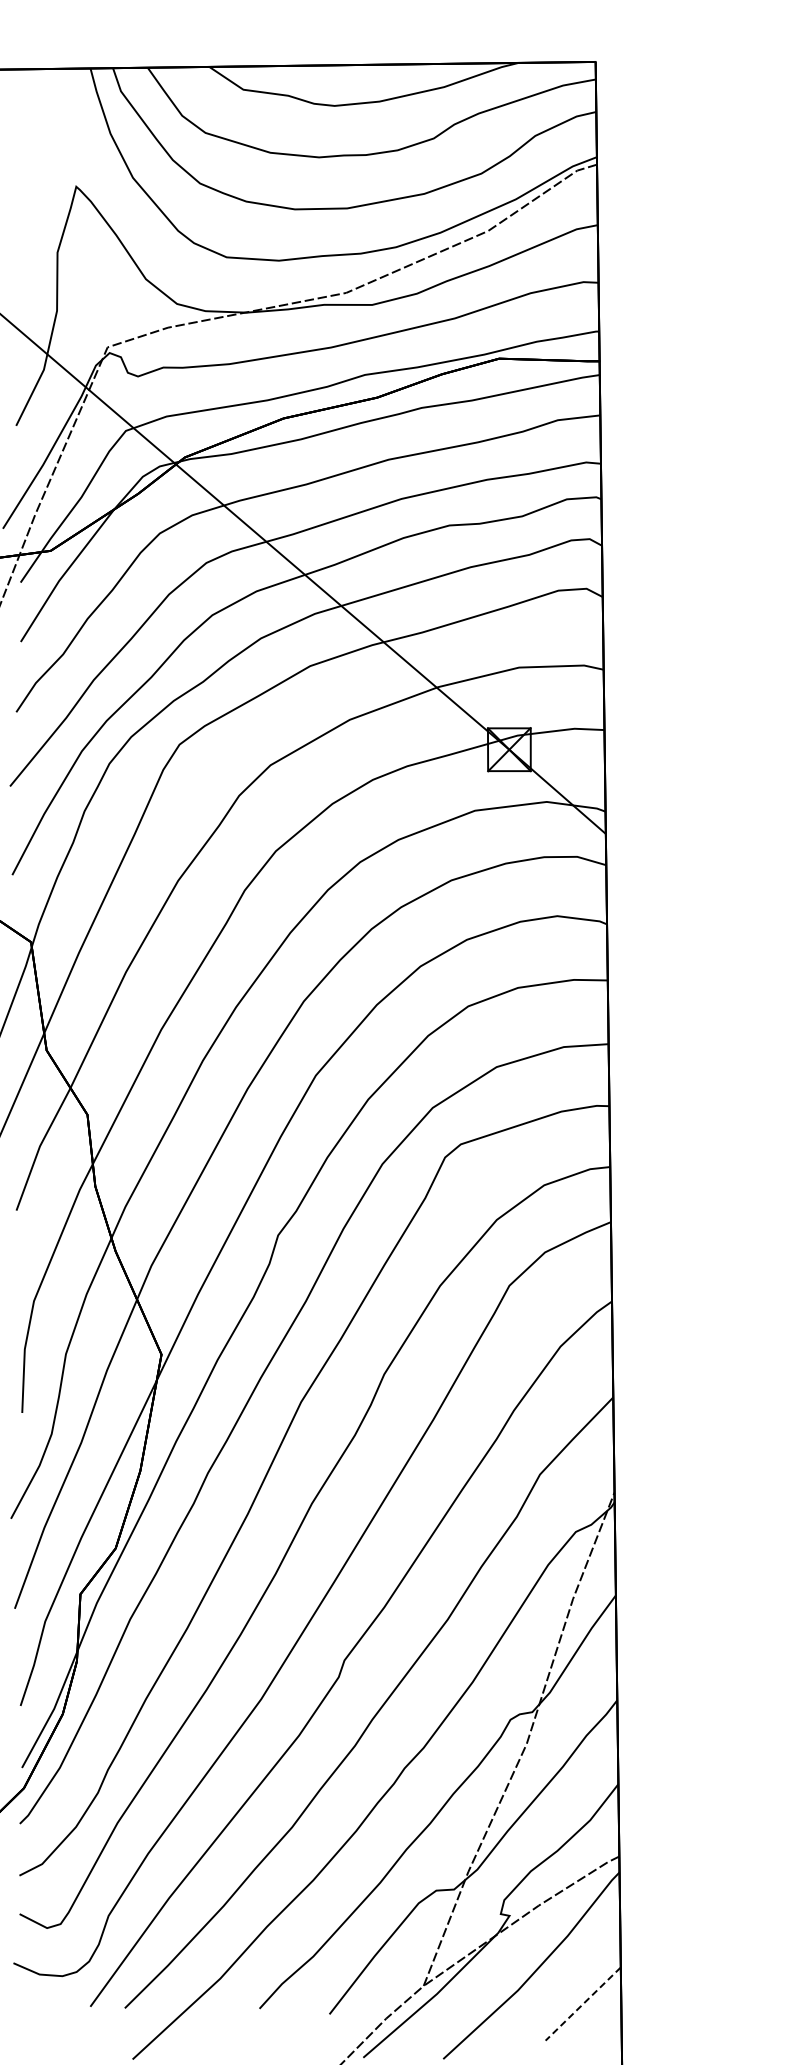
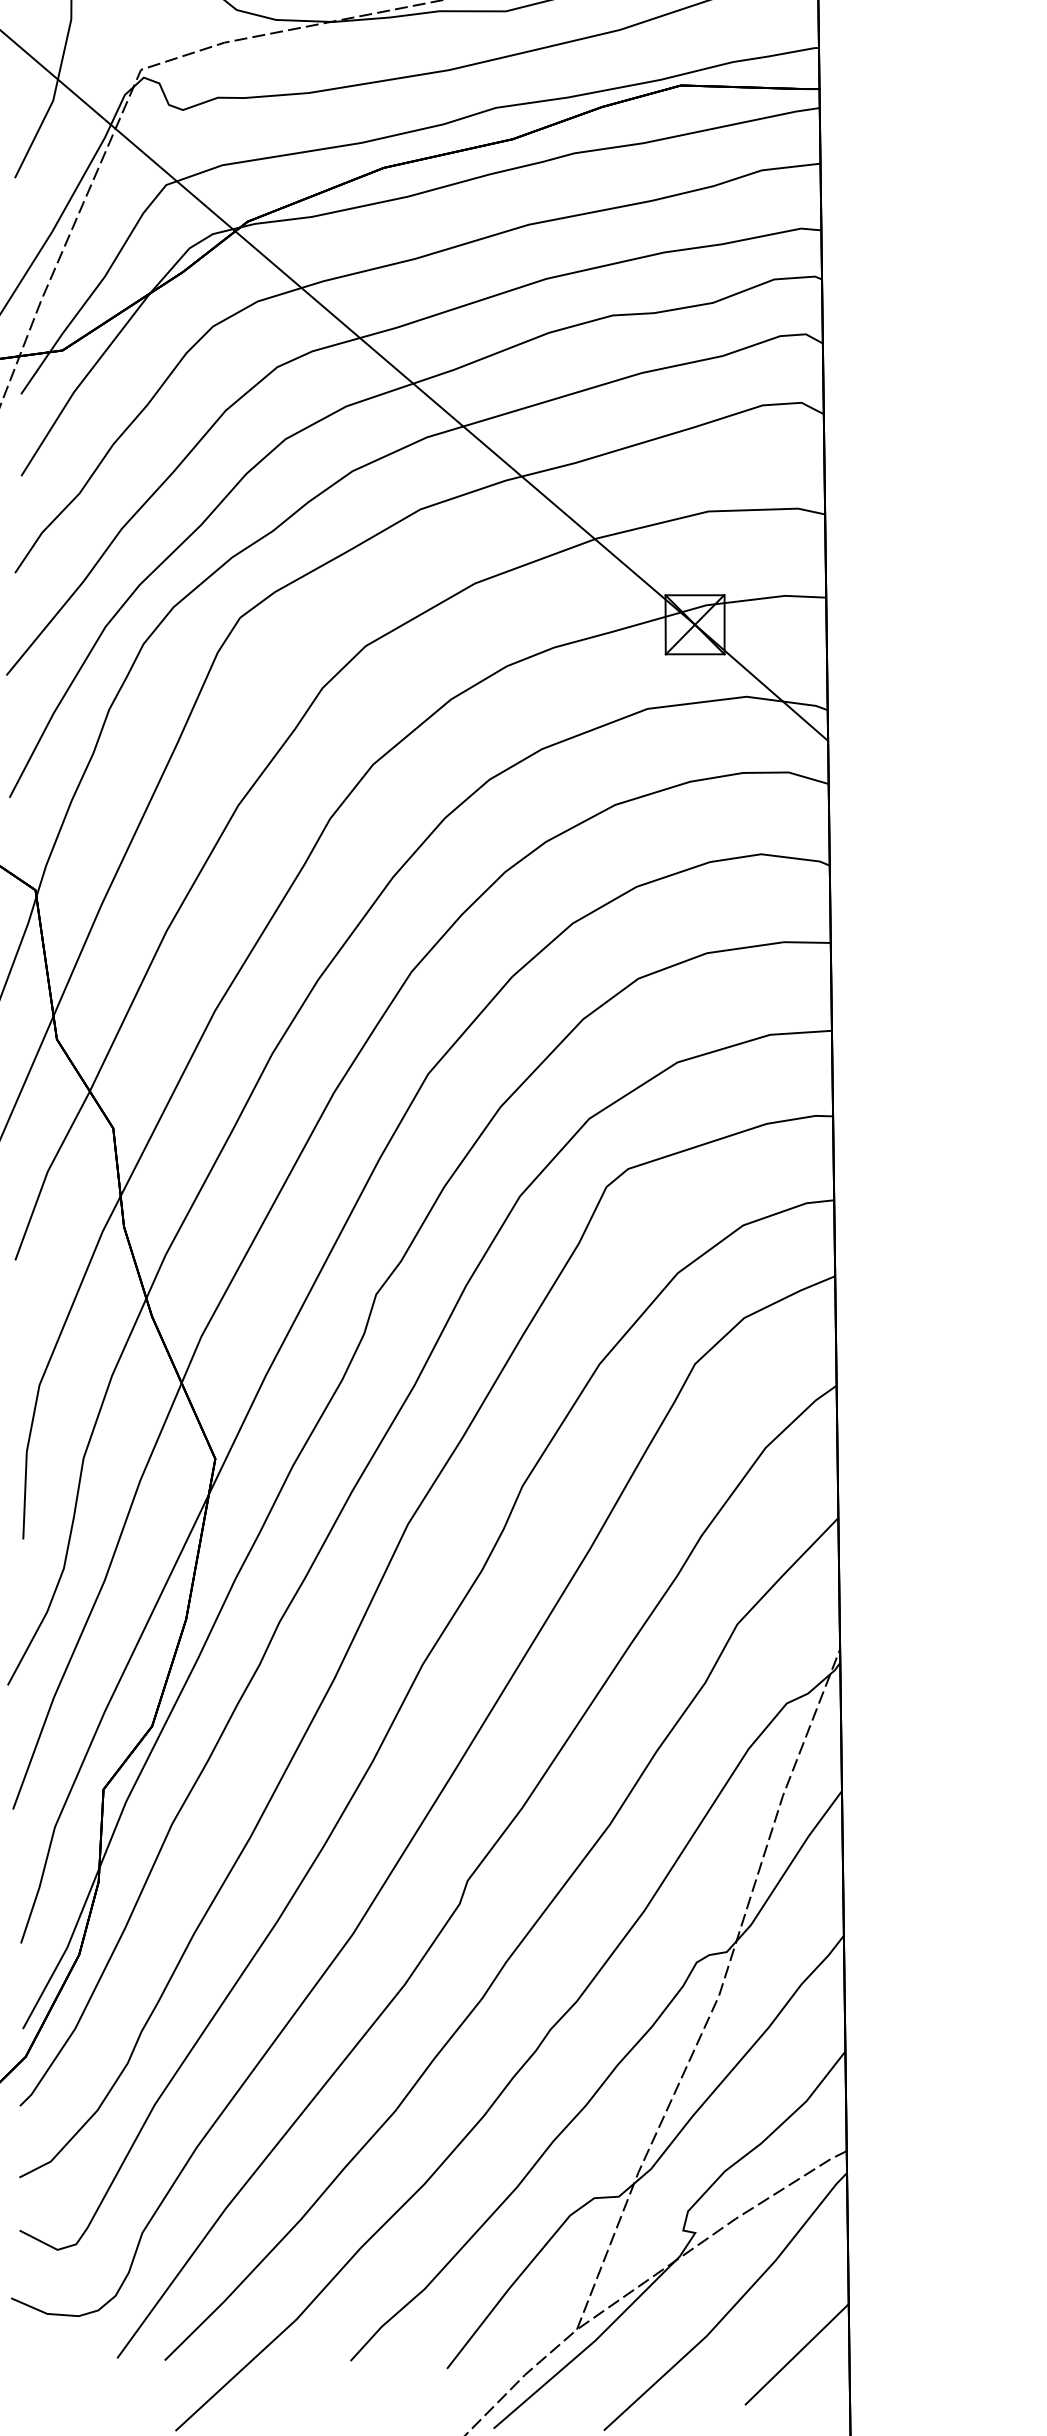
line: (582, 2004) -> (795, 2355), dashed -> solid

